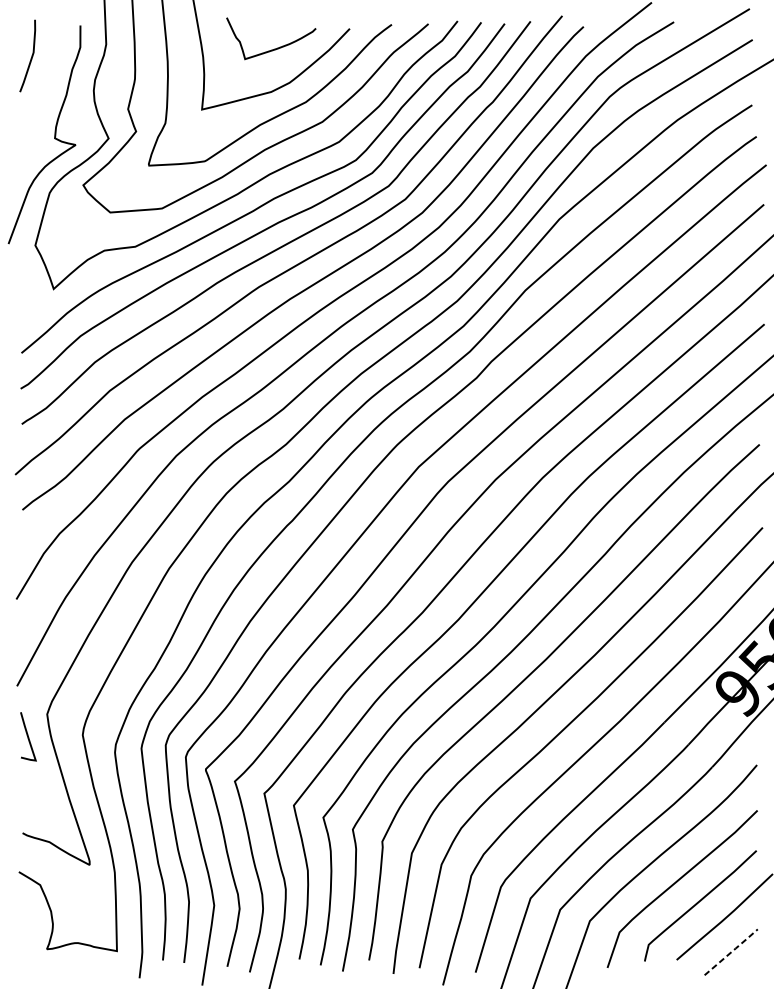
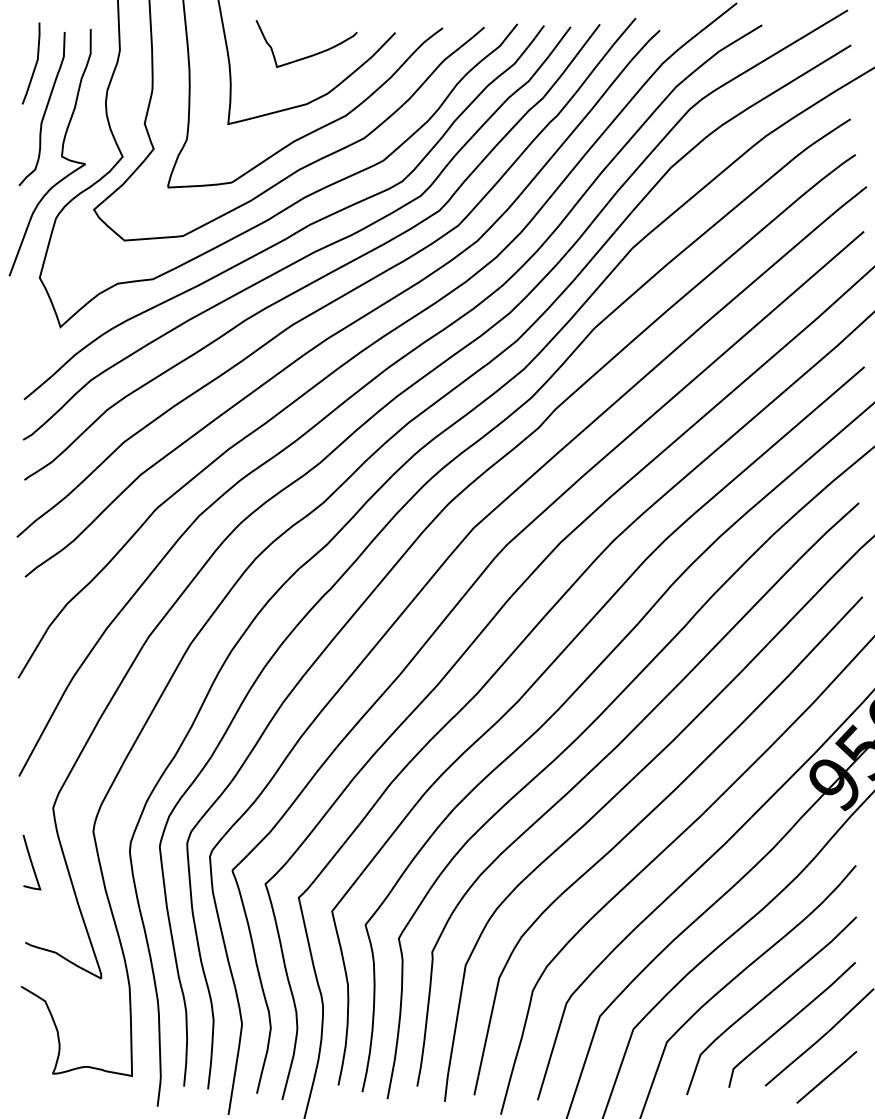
curve: (39, 97) -> (44, 110), added
curve: (28, 736) -> (31, 862), moved
line: (732, 951) -> (828, 1076), dashed -> solid

